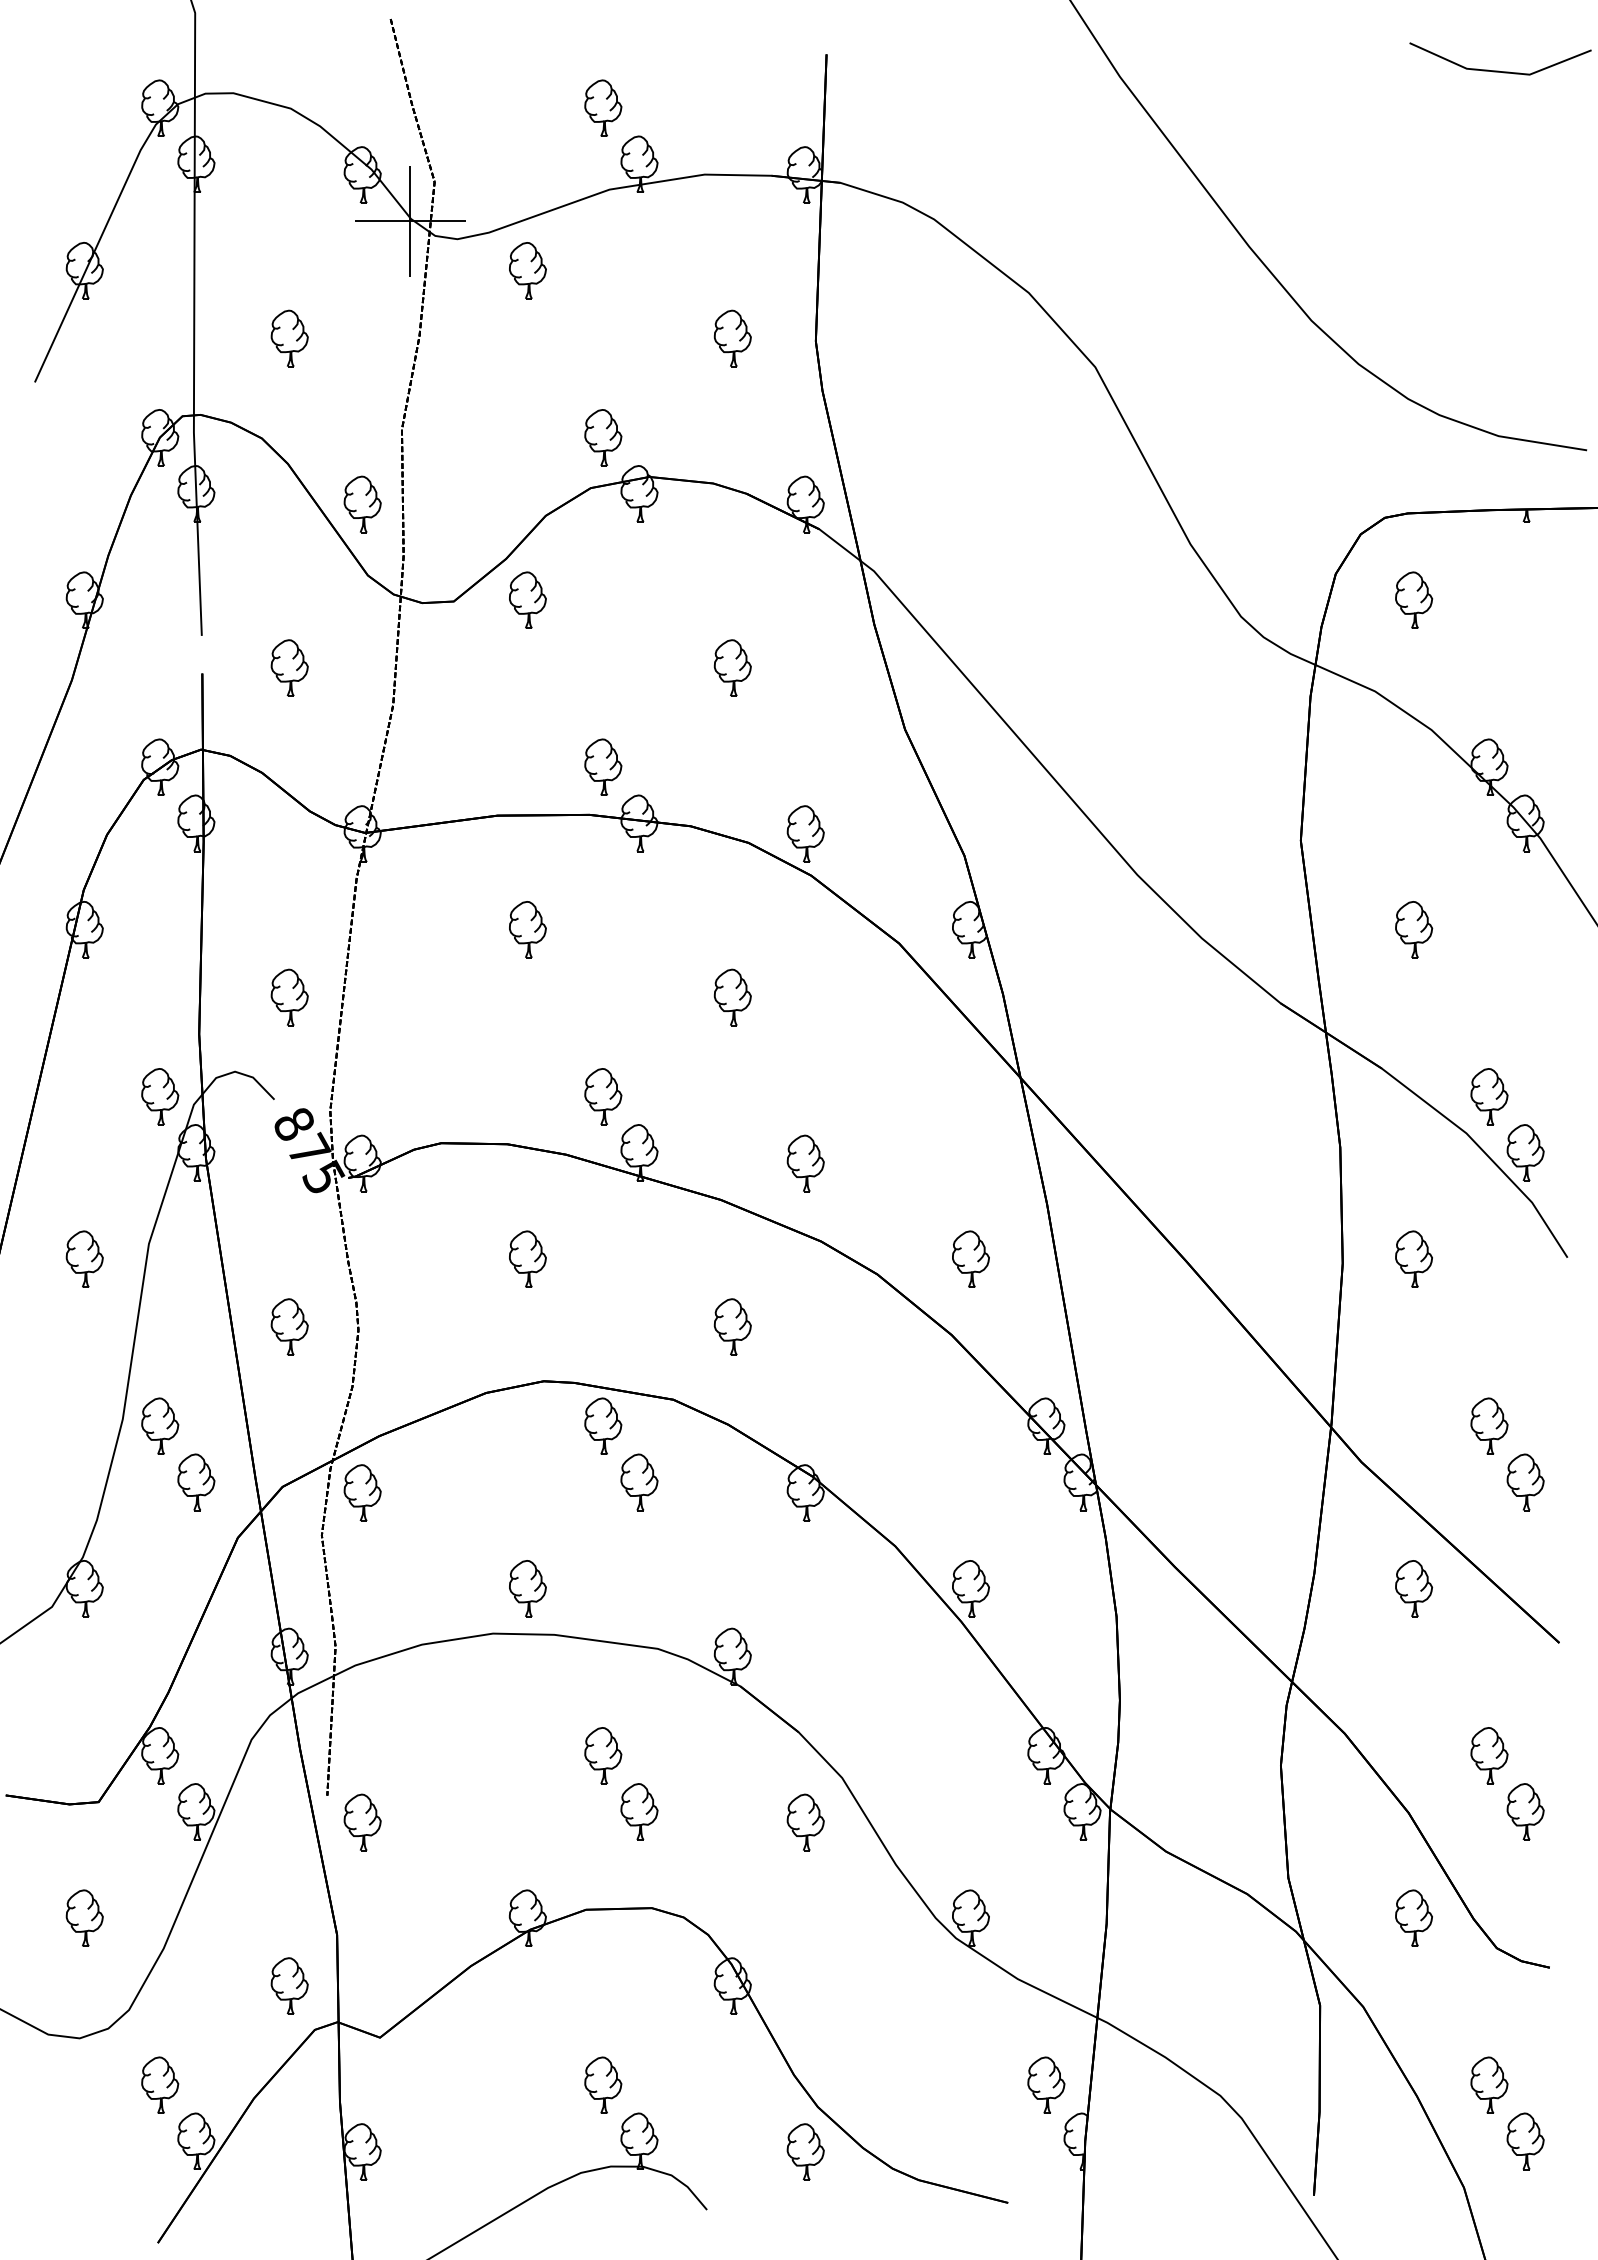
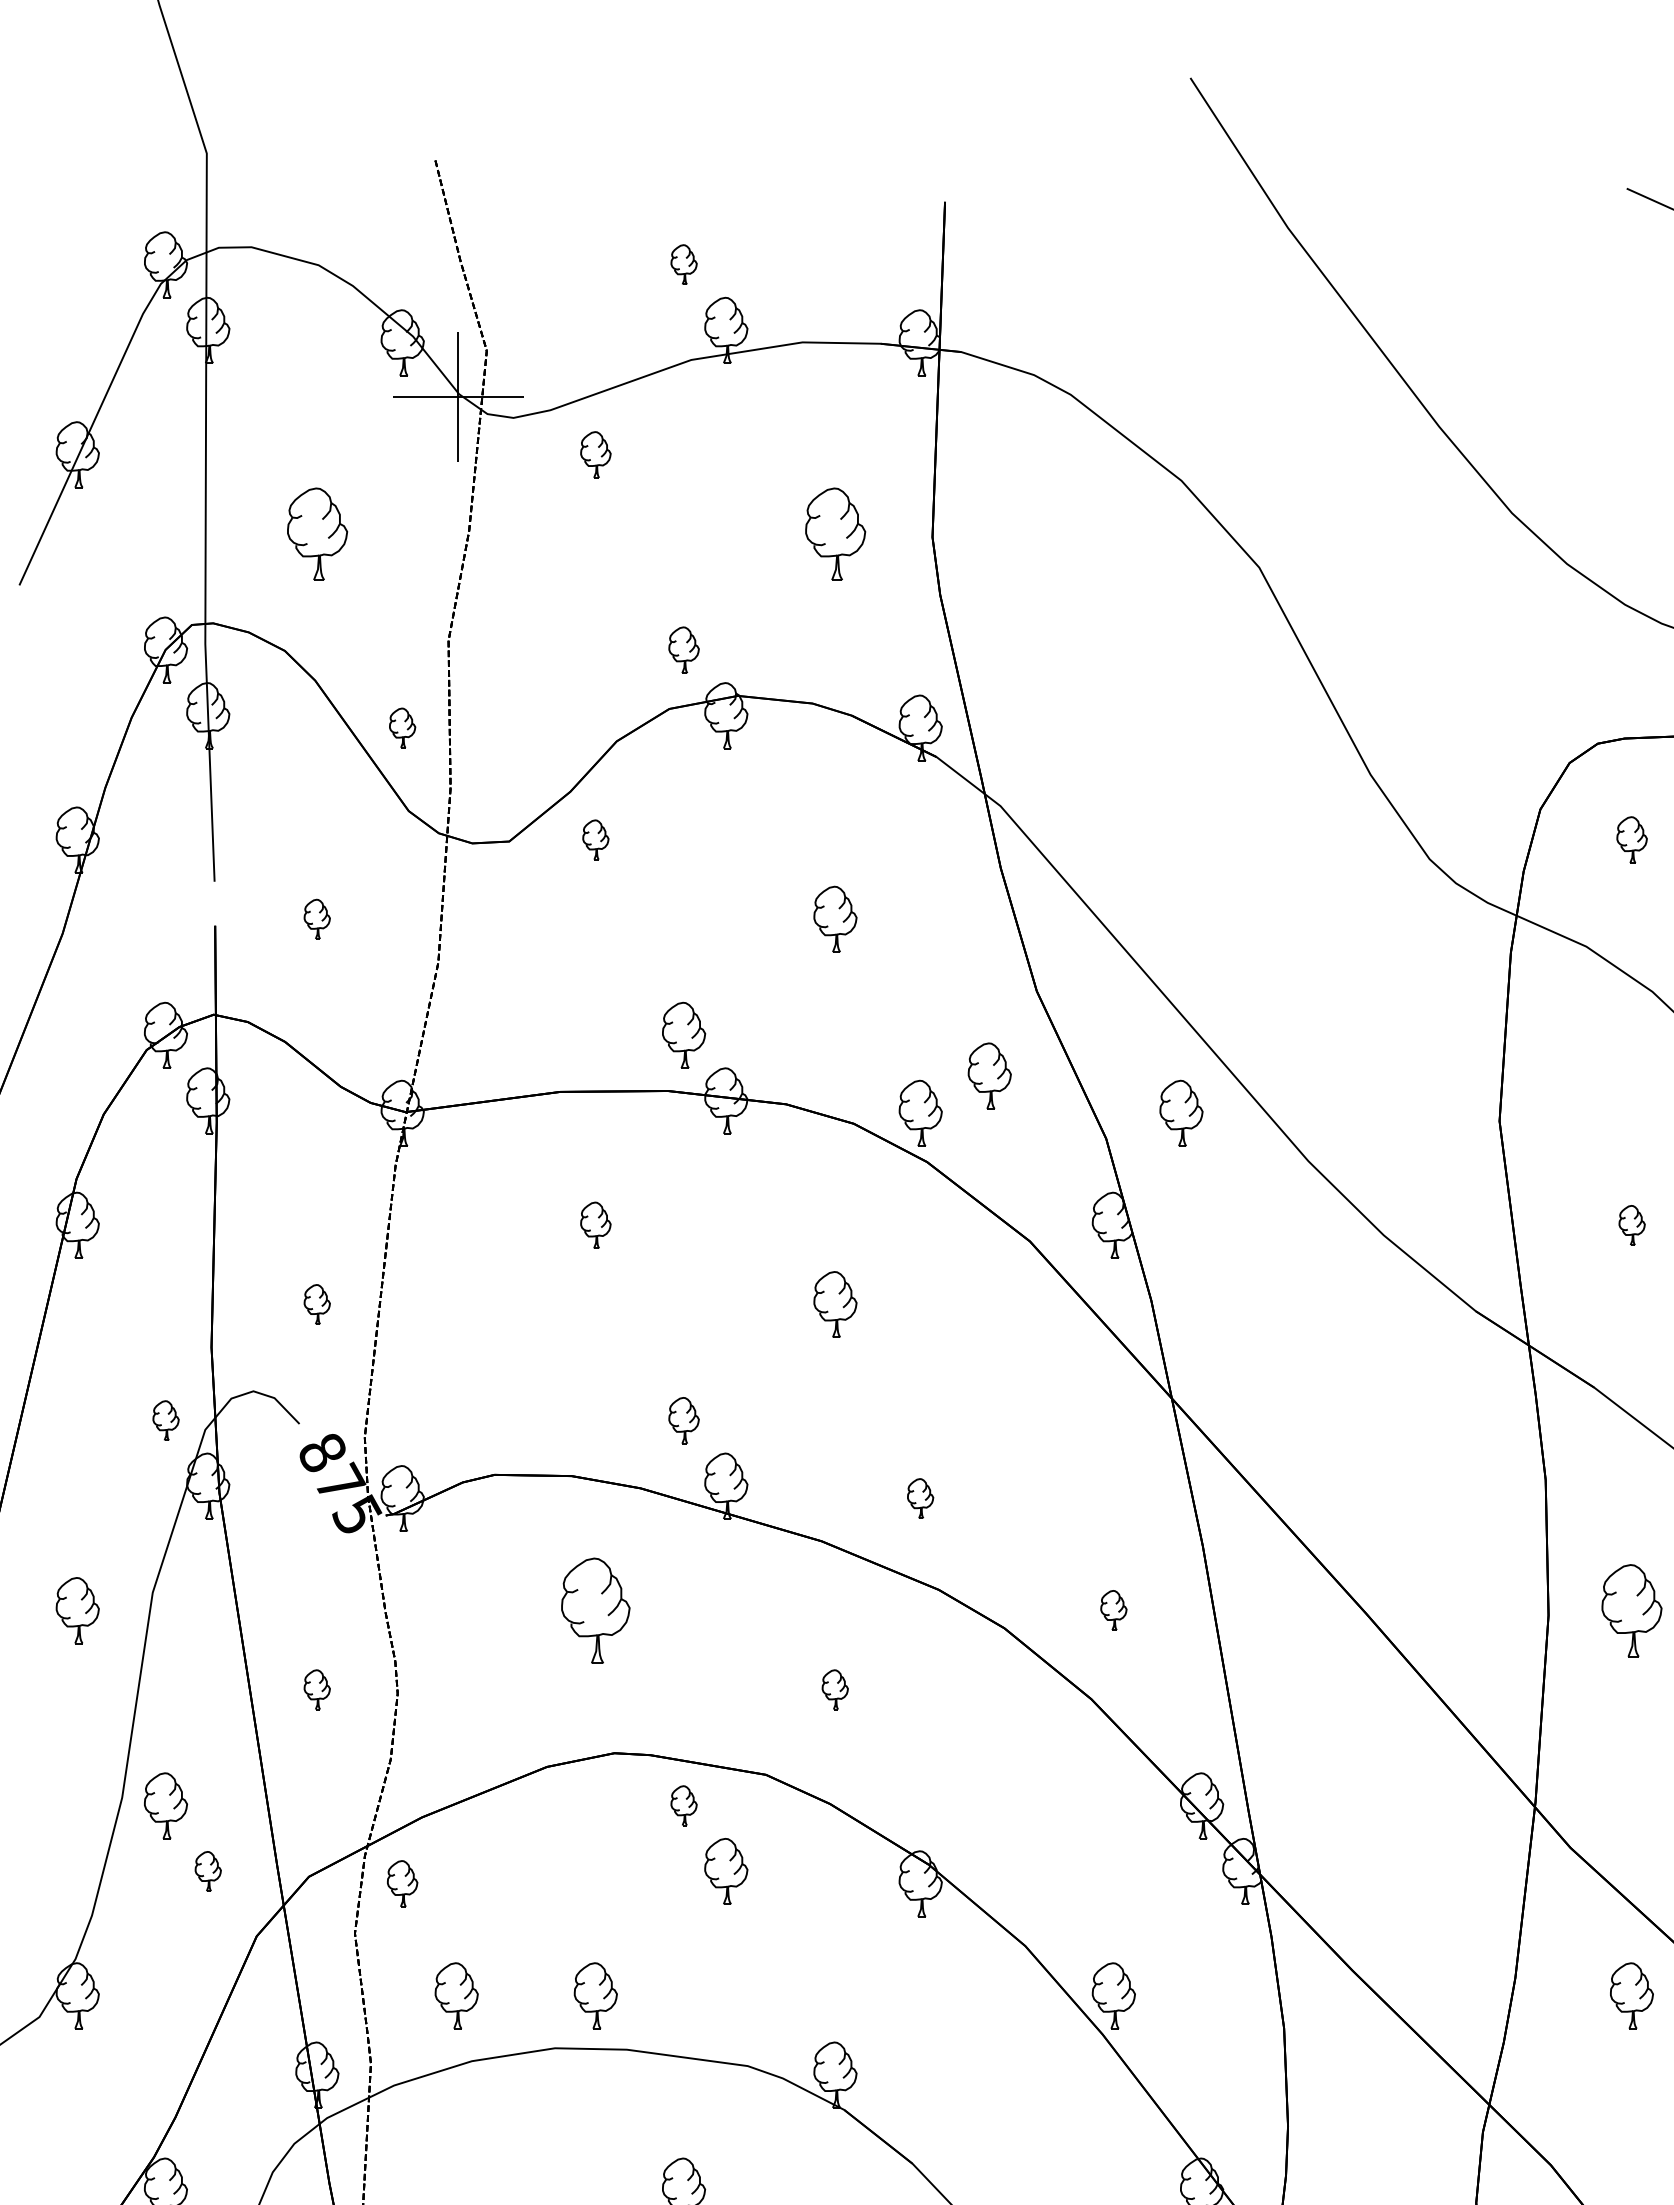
part: (603, 107) -> (684, 263), size x0.6
part: (527, 270) -> (595, 454), size x0.7
part: (289, 338) -> (317, 534), size x1.4
part: (732, 338) -> (835, 534), size x1.4
part: (603, 437) -> (684, 649), size x0.7
part: (362, 504) -> (402, 728), size x0.6
part: (527, 599) -> (595, 839), size x0.6
part: (1414, 599) -> (1632, 839), size x0.7
part: (289, 667) -> (317, 918), size x0.6
part: (864, 801) -> (989, 1075), added
part: (1028, 833) -> (1181, 1112), added
part: (527, 929) -> (595, 1225), size x0.7
part: (1414, 929) -> (1632, 1225), size x0.6
part: (289, 997) -> (317, 1304), size x0.6
part: (160, 1096) -> (166, 1420), size x0.6
part: (603, 1096) -> (684, 1420), size x0.7
part: (805, 1163) -> (920, 1498), size x0.6
part: (527, 1258) -> (595, 1609), size x1.6
part: (970, 1258) -> (1113, 1609), size x0.6
part: (1413, 1258) -> (1631, 1609), size x1.4
part: (289, 1326) -> (317, 1689), size x0.6
part: (732, 1326) -> (835, 1689), size x0.6
part: (603, 1425) -> (684, 1804), size x0.6
part: (196, 1482) -> (208, 1871), size x0.6
part: (362, 1492) -> (402, 1883), size x0.7
part: (408, 1588) -> (456, 1995), added

